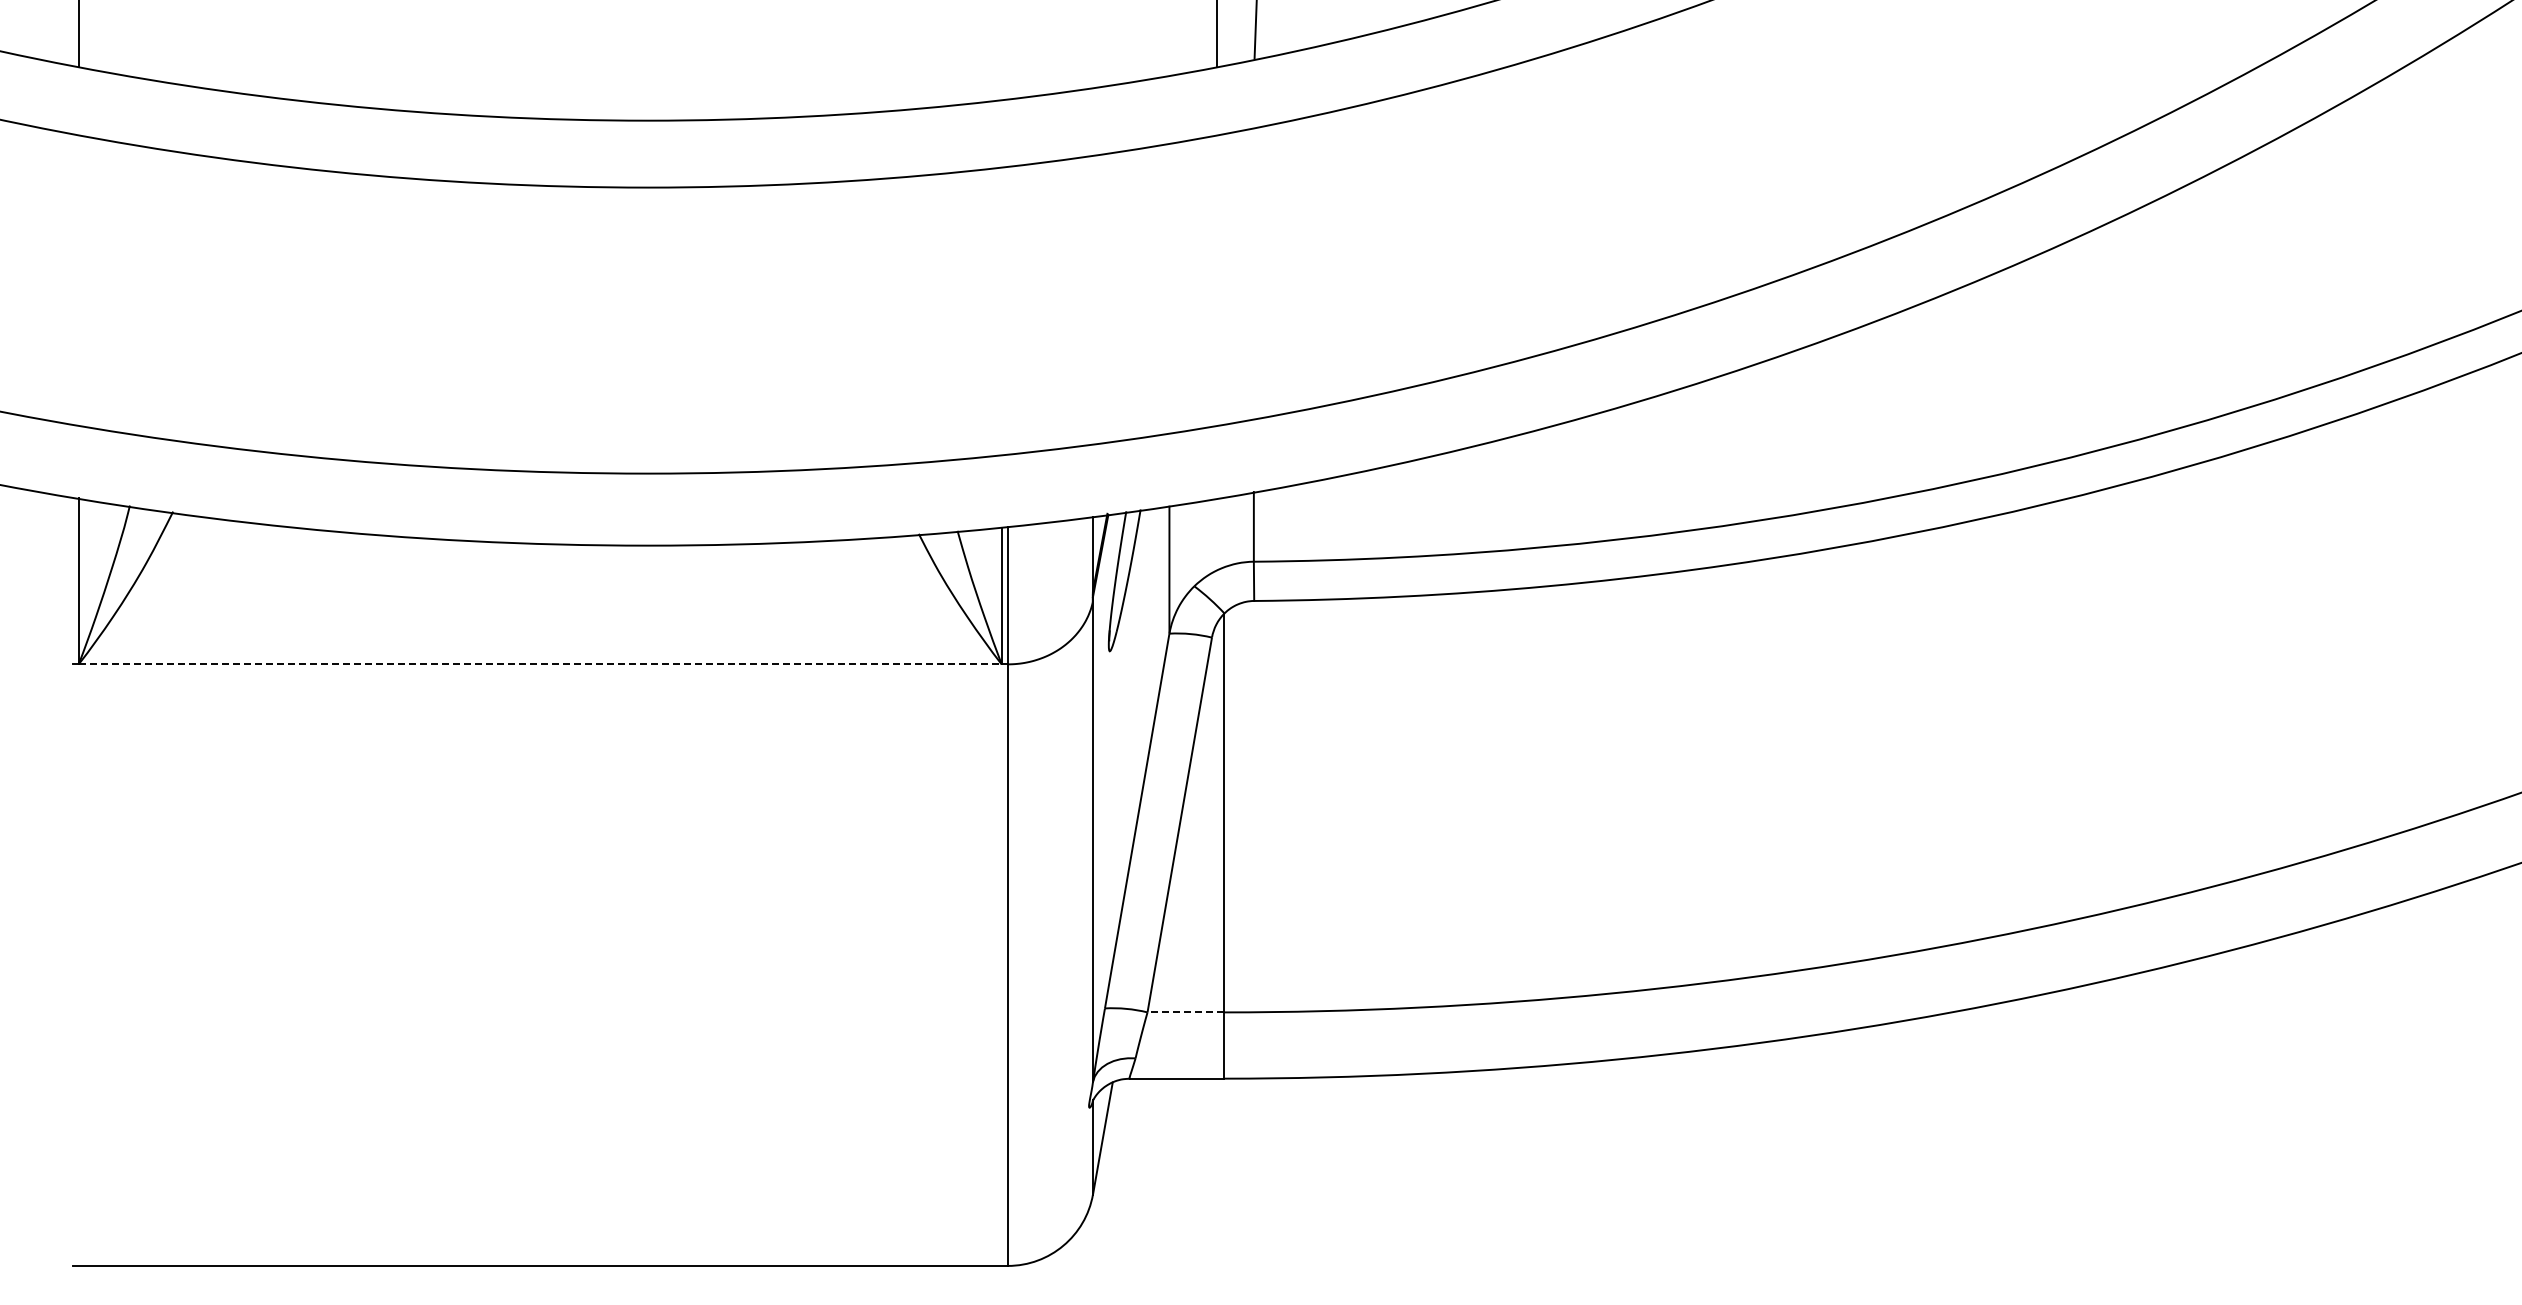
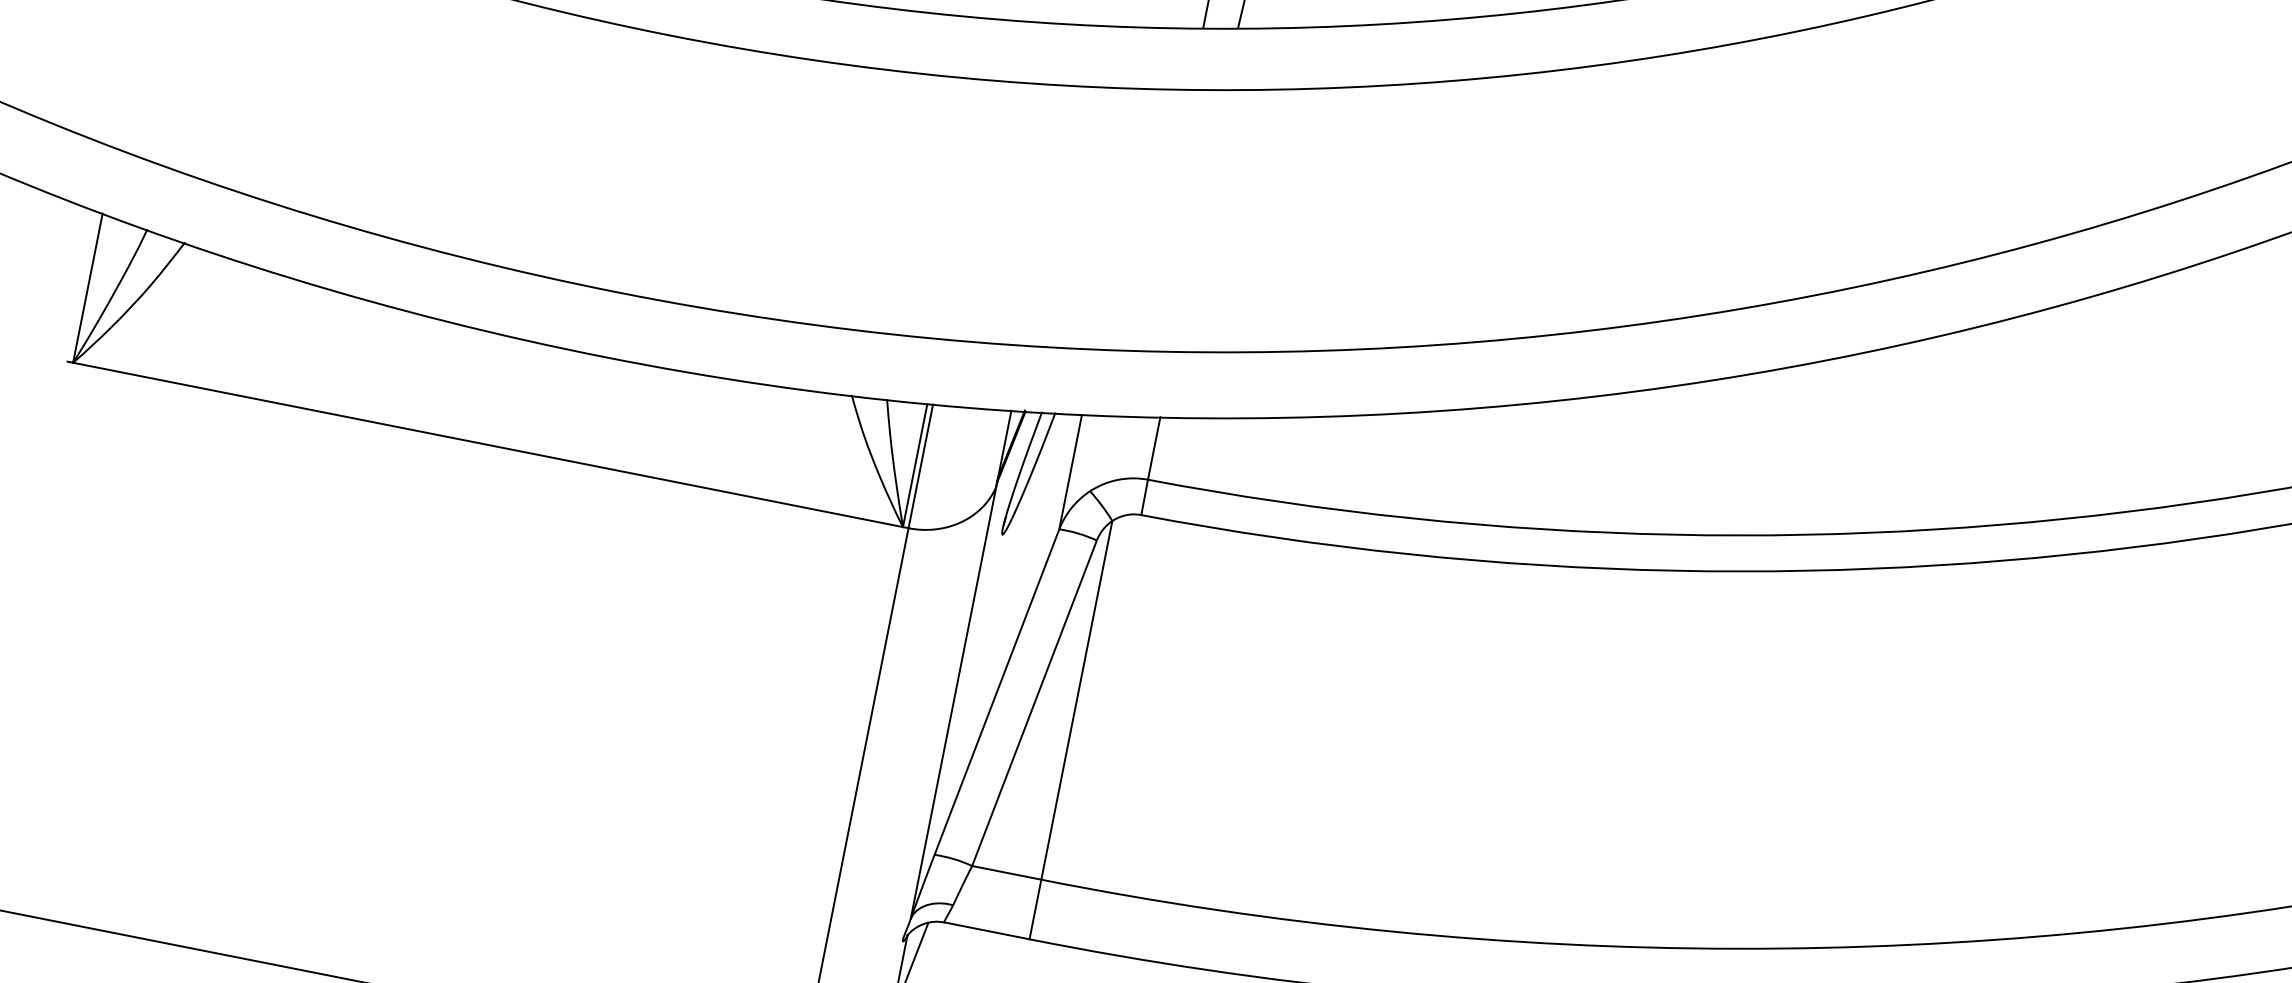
line: (540, 664) -> (488, 445), dashed -> solid
line: (1185, 1012) -> (1006, 872), dashed -> solid

